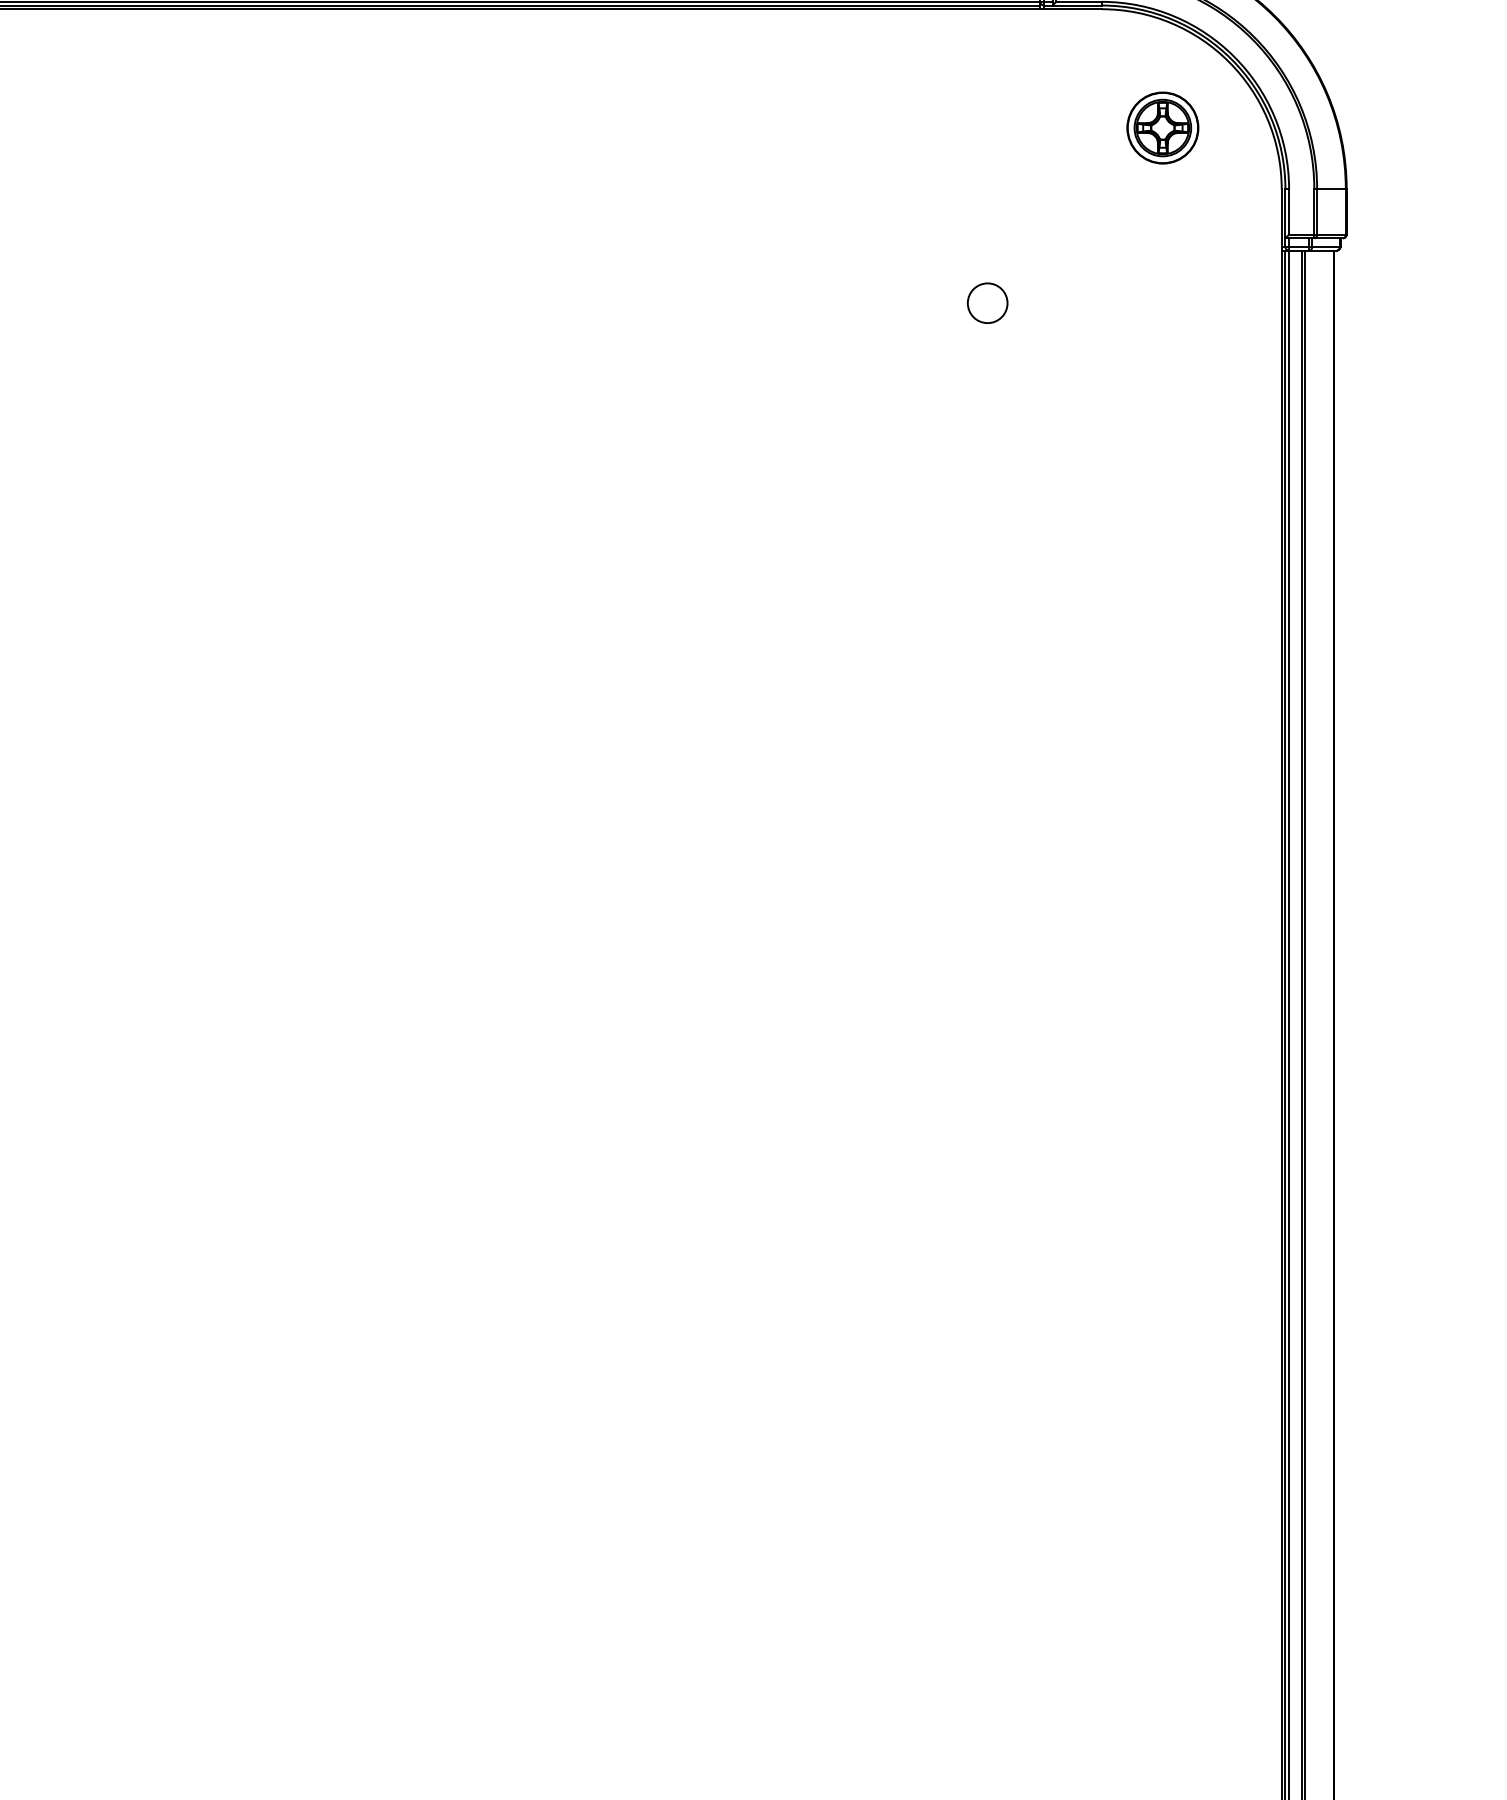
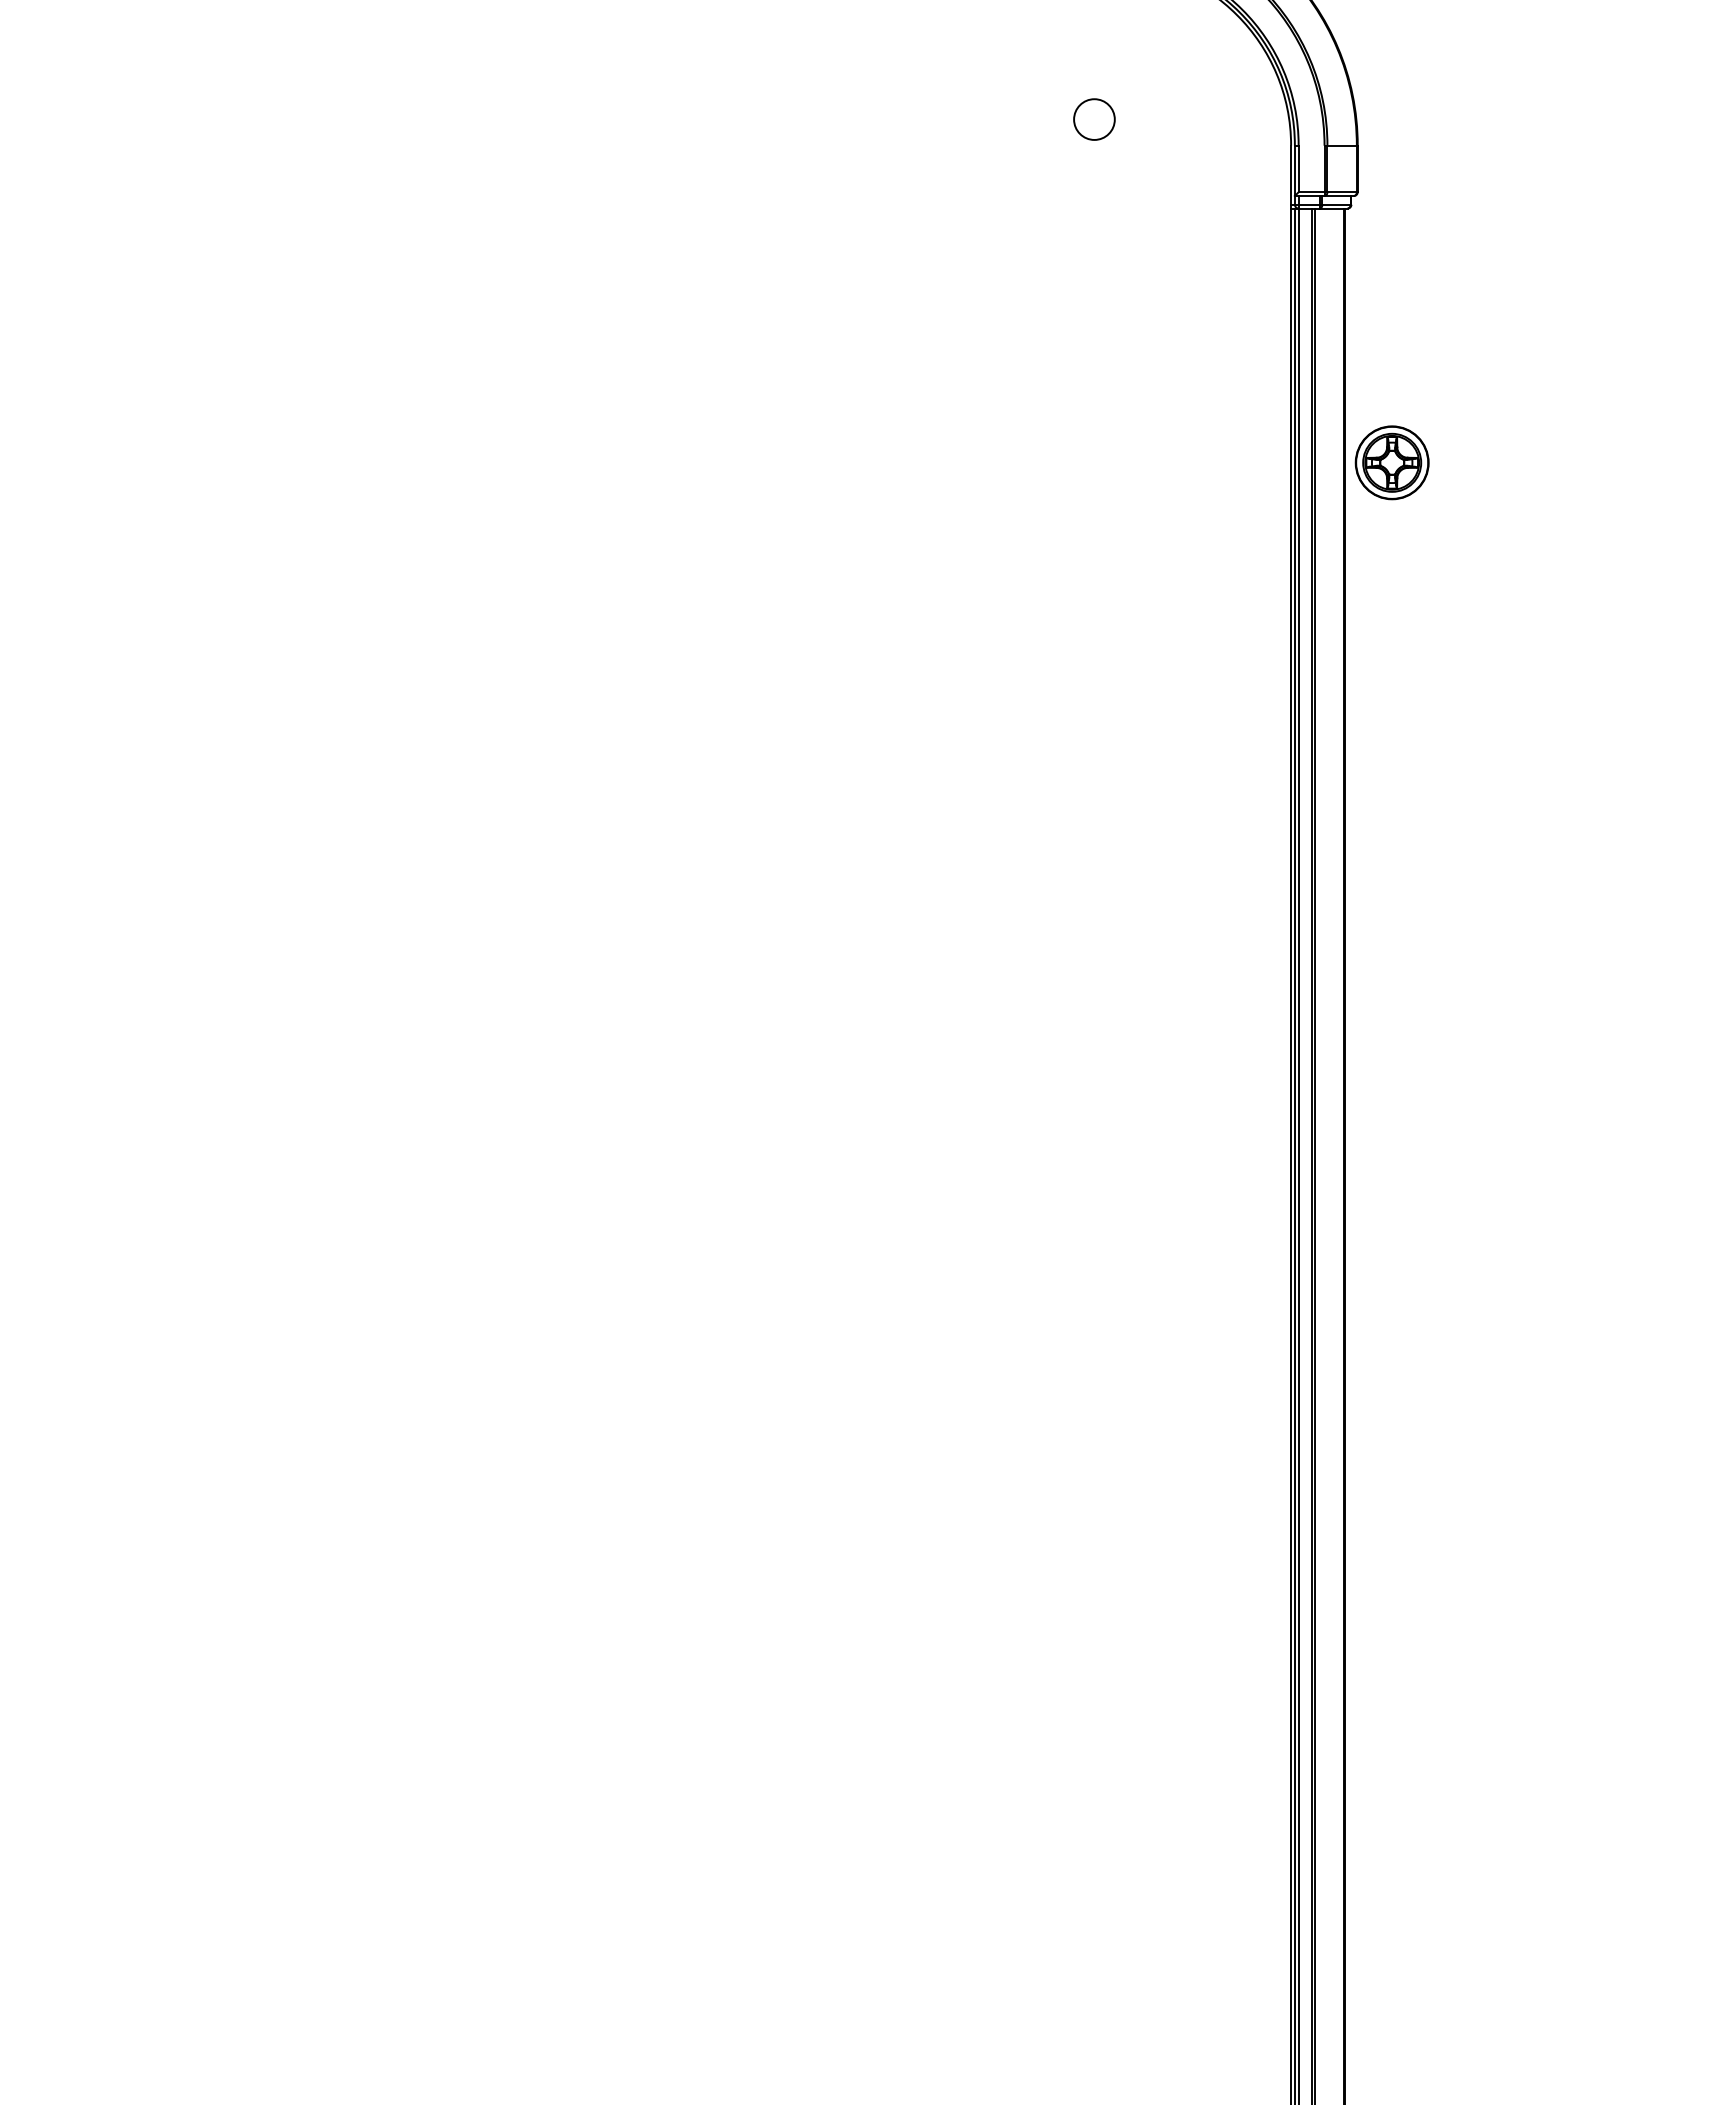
part: (1162, 127) -> (1391, 462), moved
circle: (987, 303) -> (1094, 119), moved

